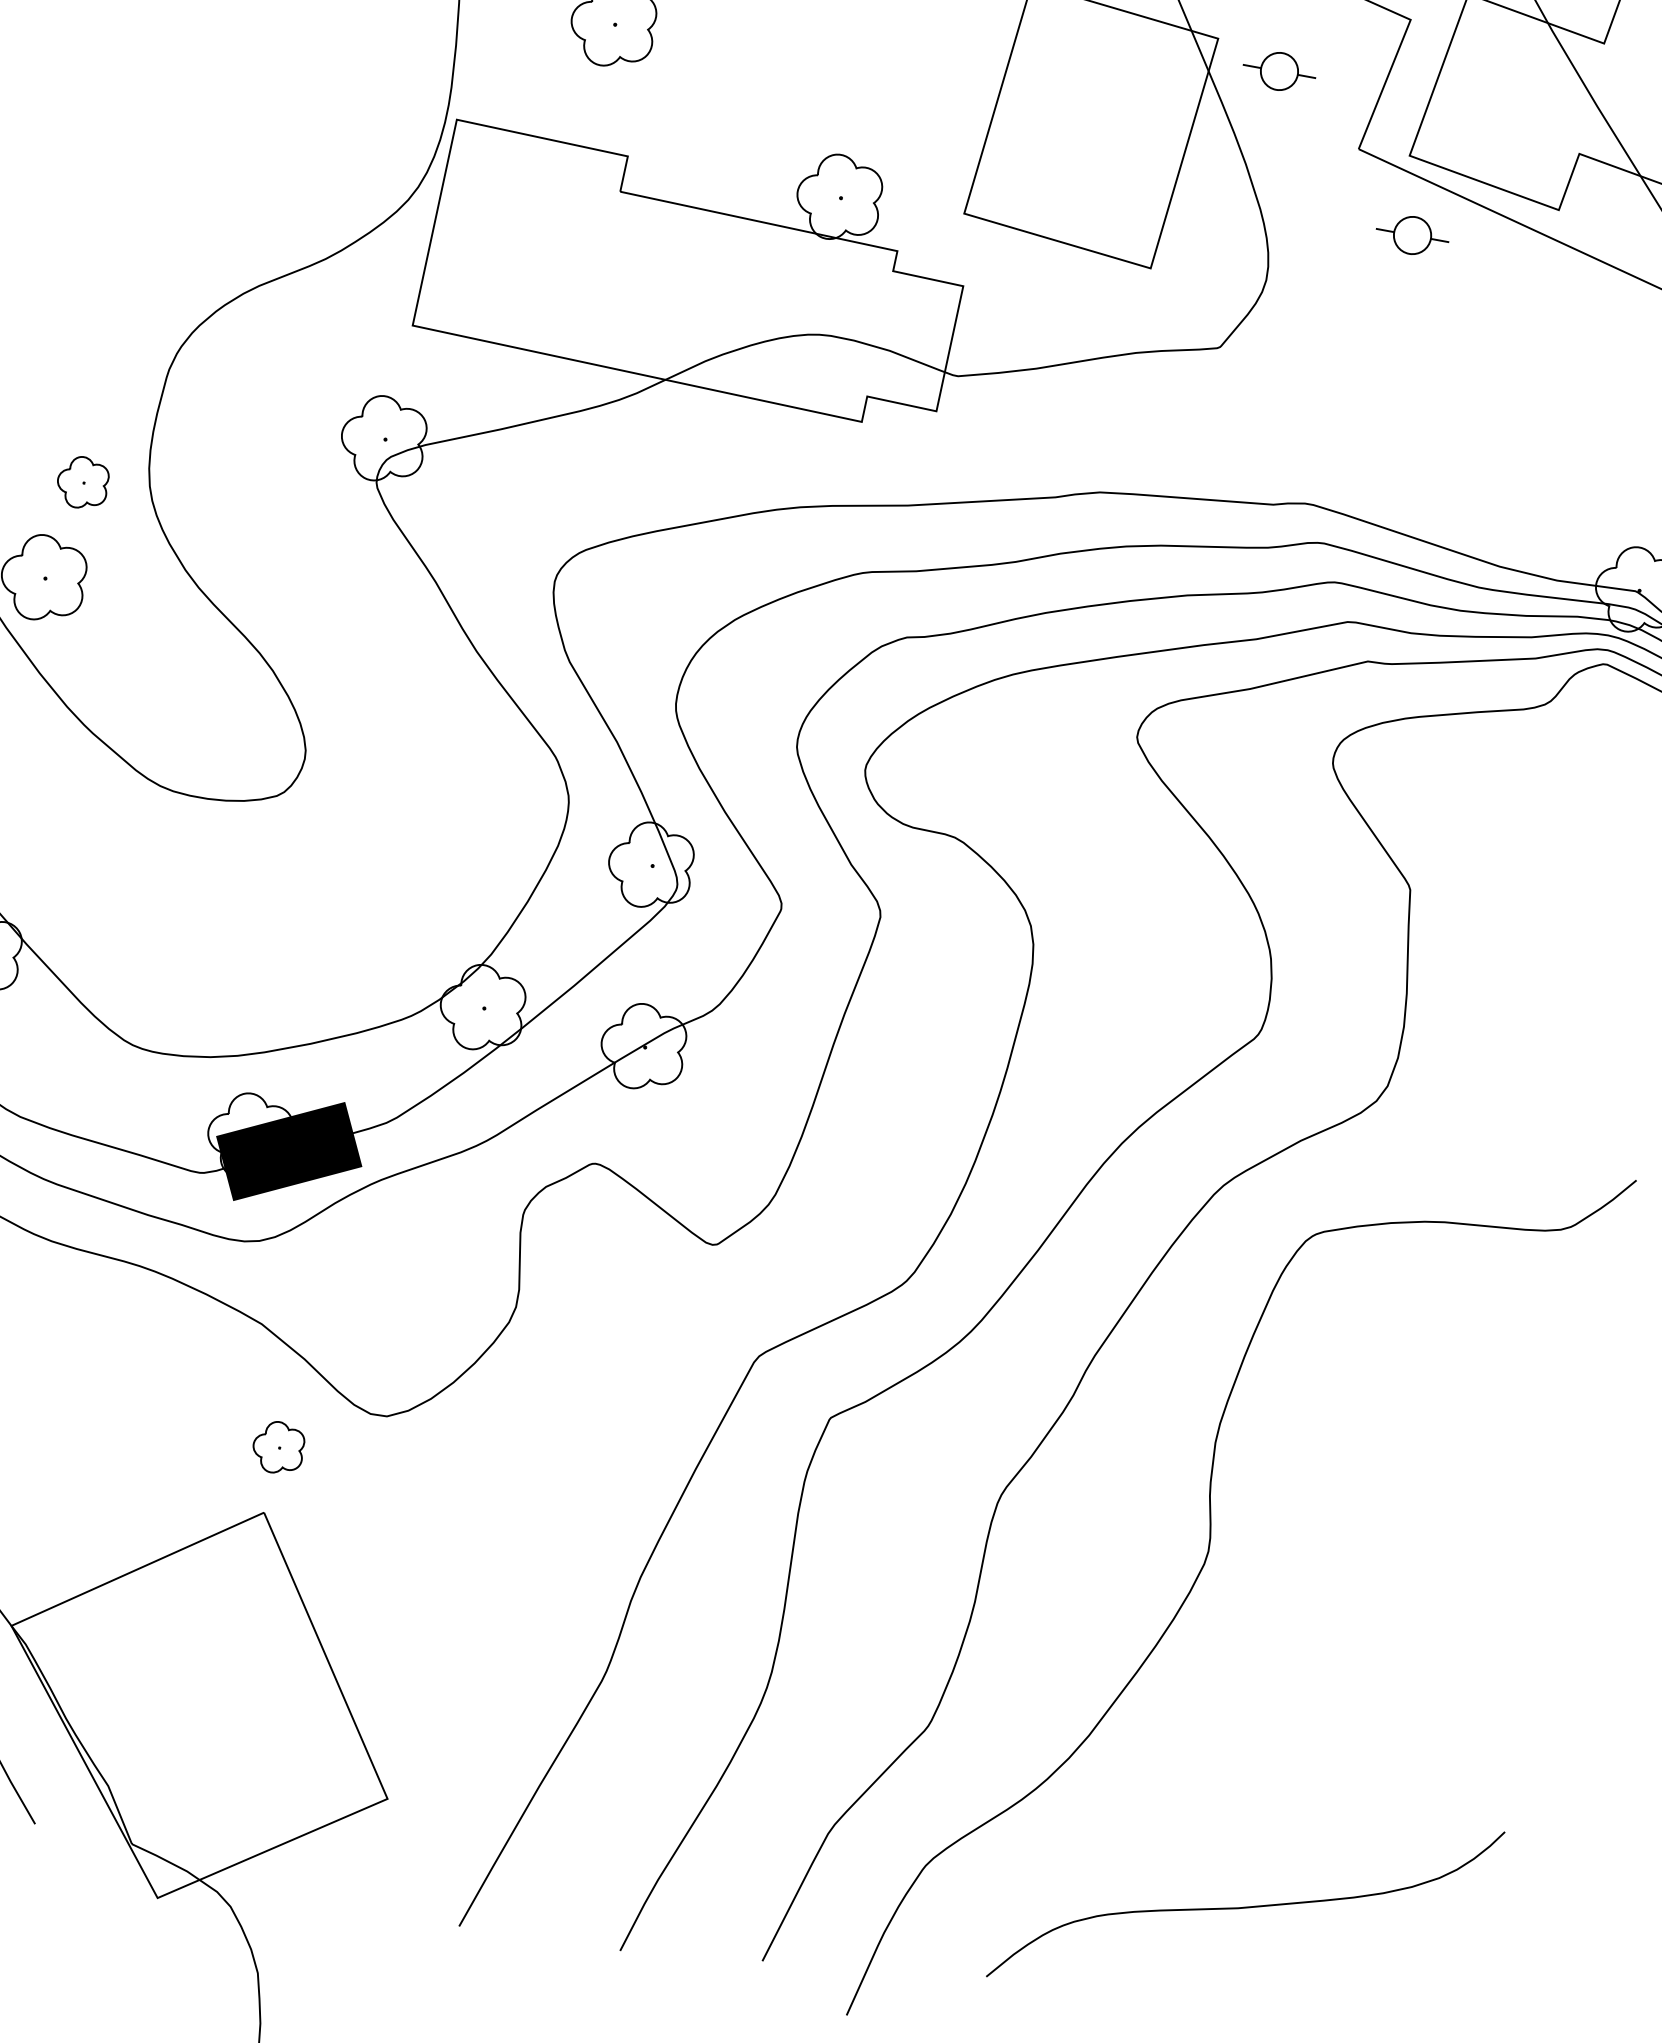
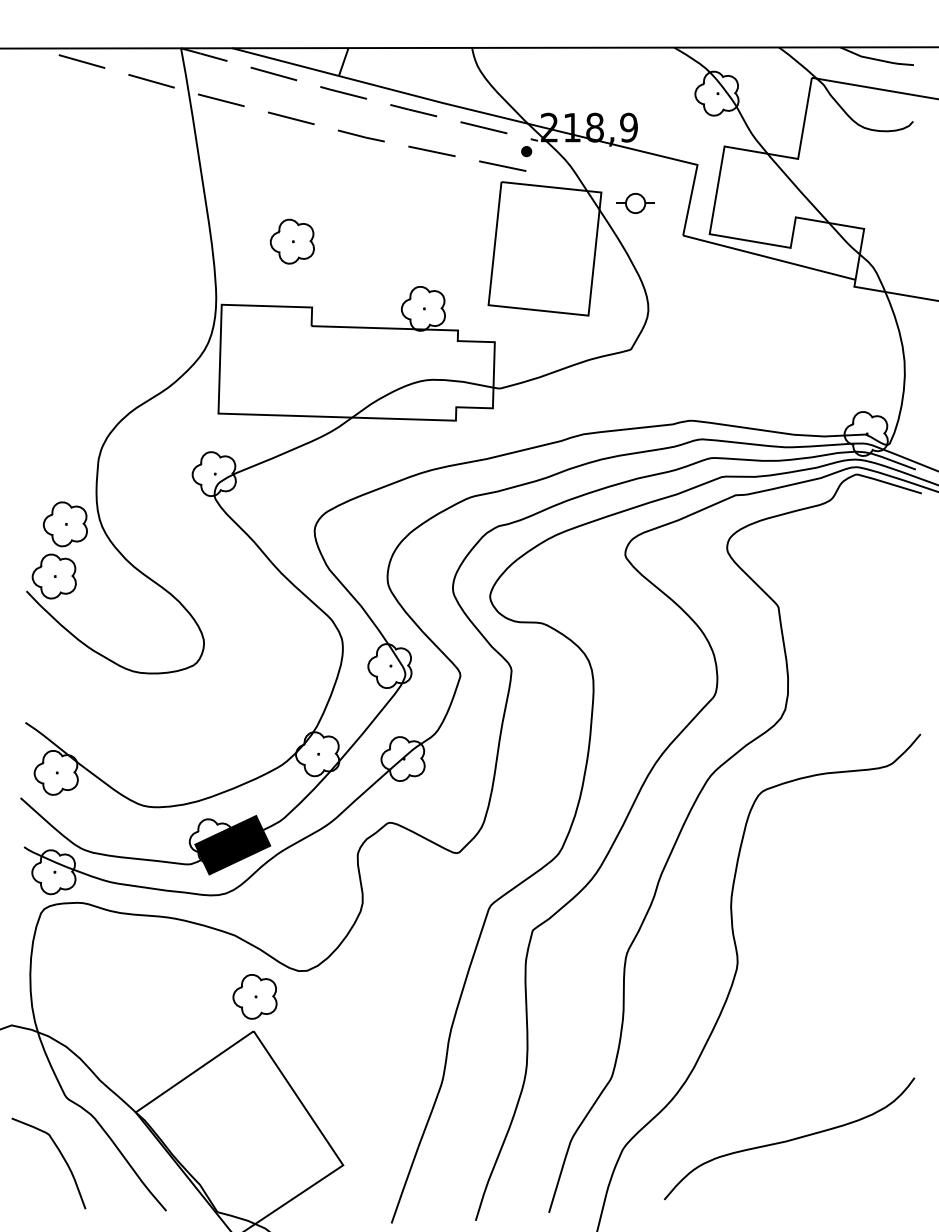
part: (1412, 235) -> (718, 274), removed
part: (82, 483) -> (65, 524), size x1.67
part: (277, 1446) -> (254, 996), size x1.67

